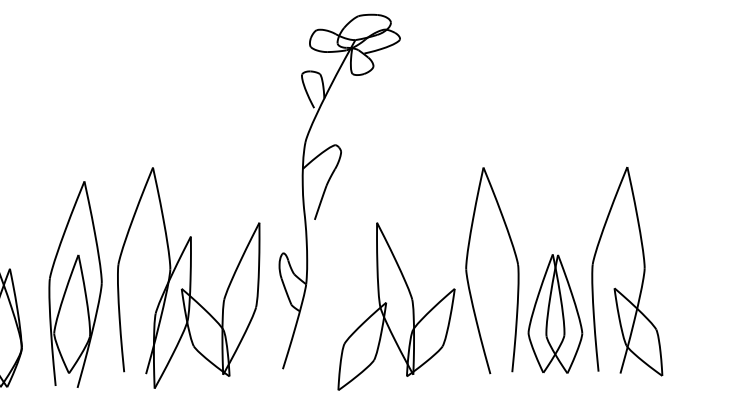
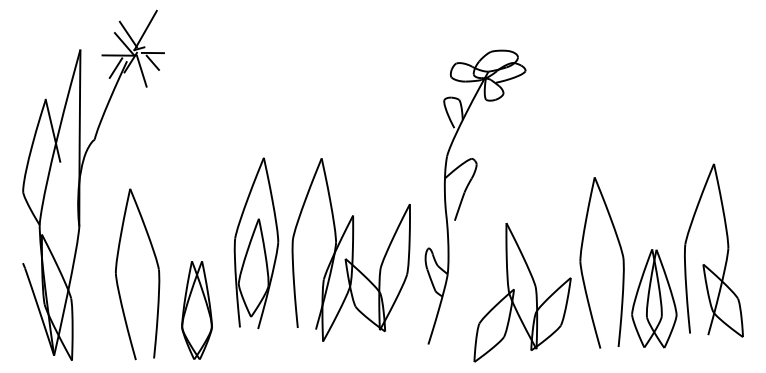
part: (642, 275) -> (726, 253), moved
part: (187, 277) -> (350, 249), moved
part: (75, 284) -> (256, 243), moved

